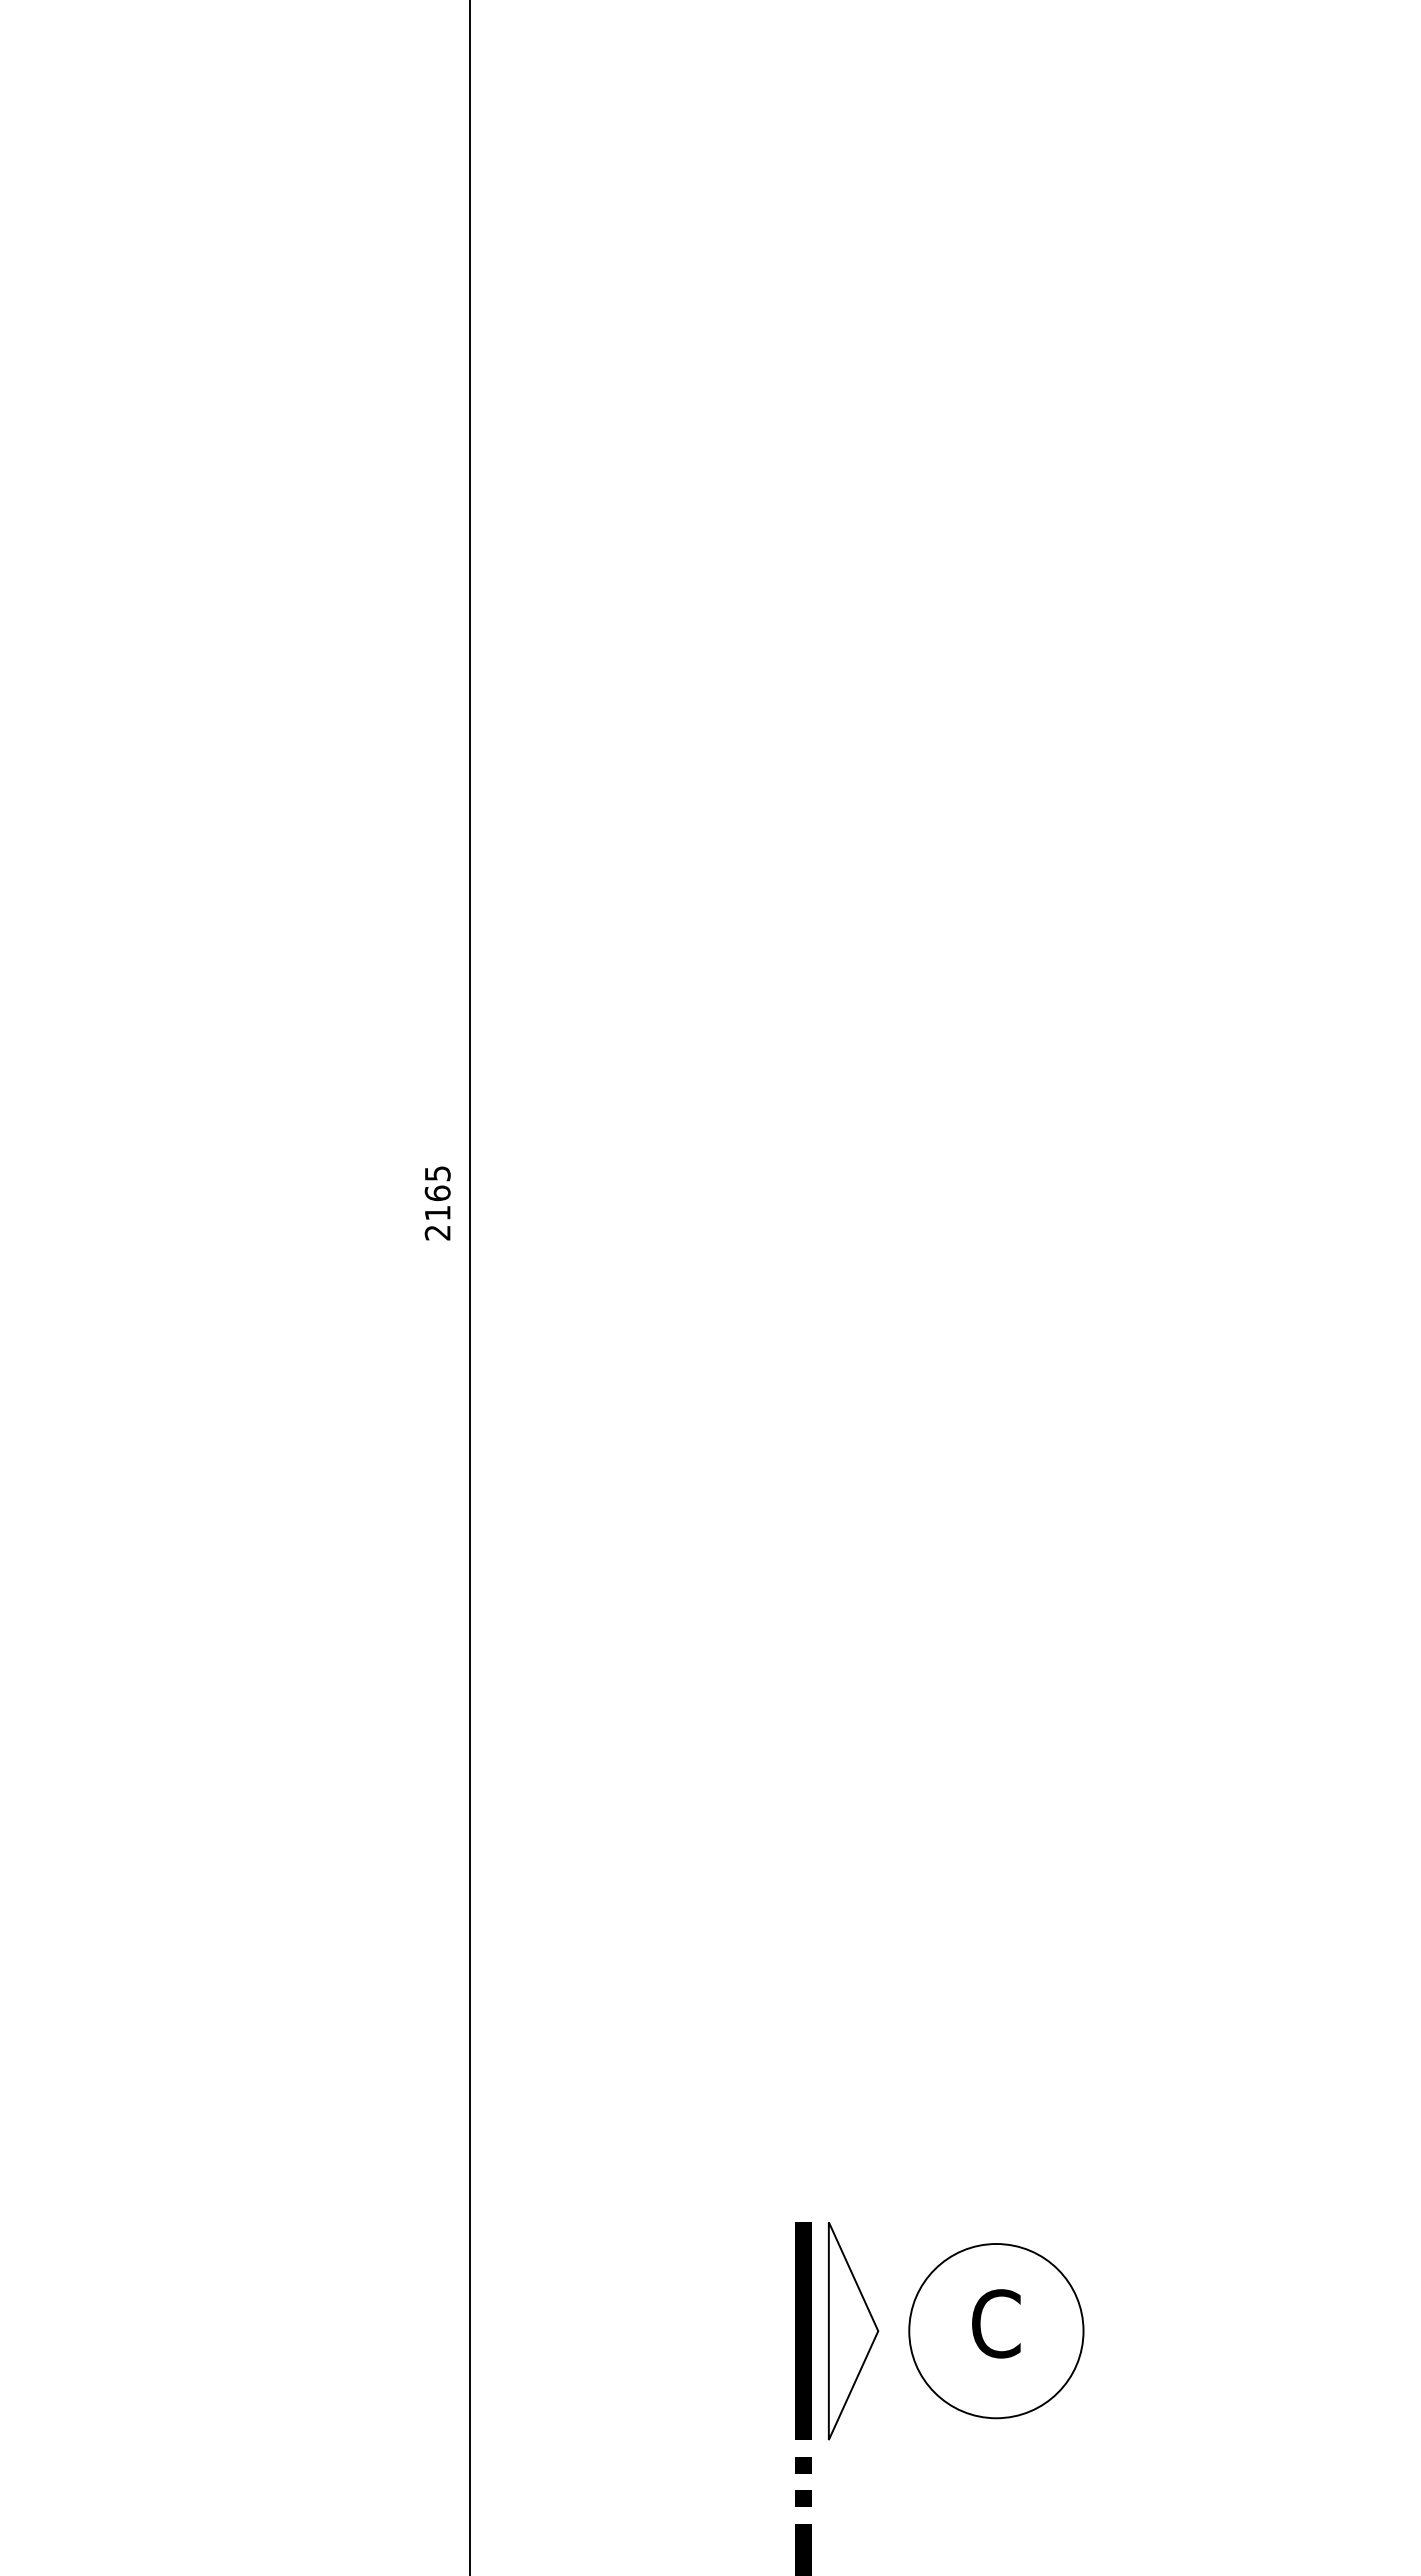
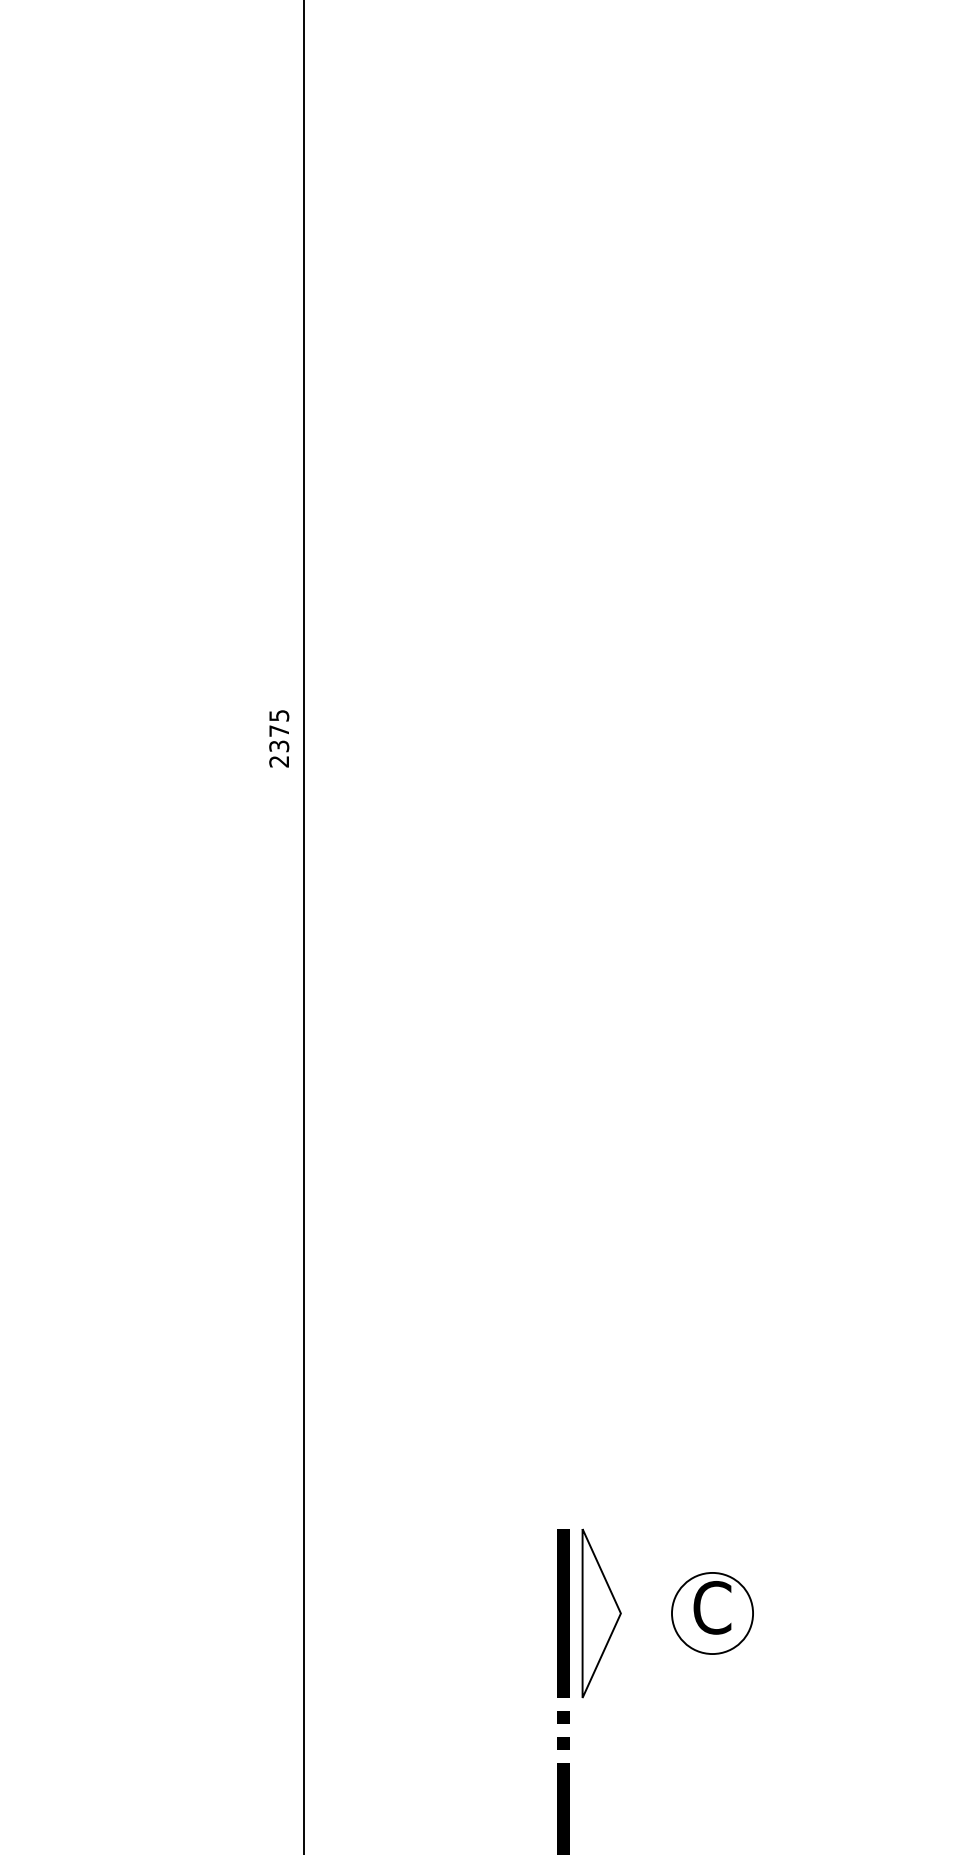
text: (437, 1202) -> (279, 738), 2165 -> 2375
circle: (996, 2331) -> (712, 1613), size x0.6

